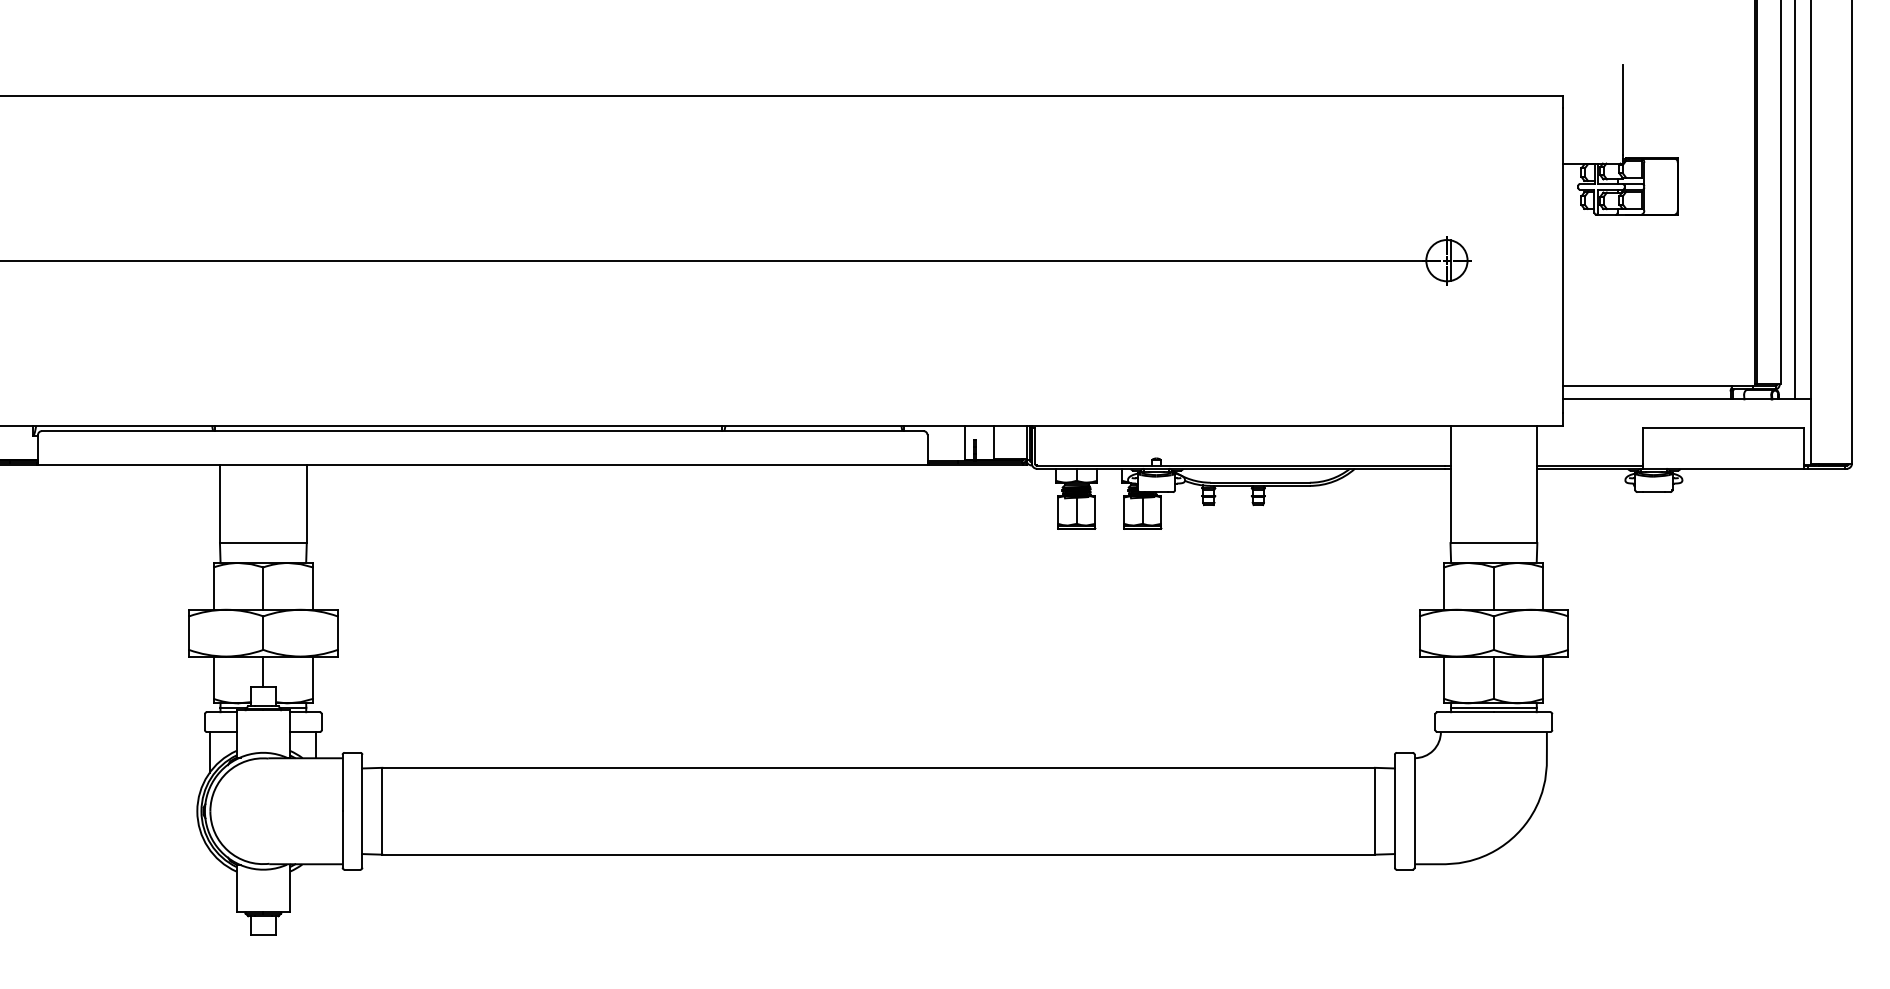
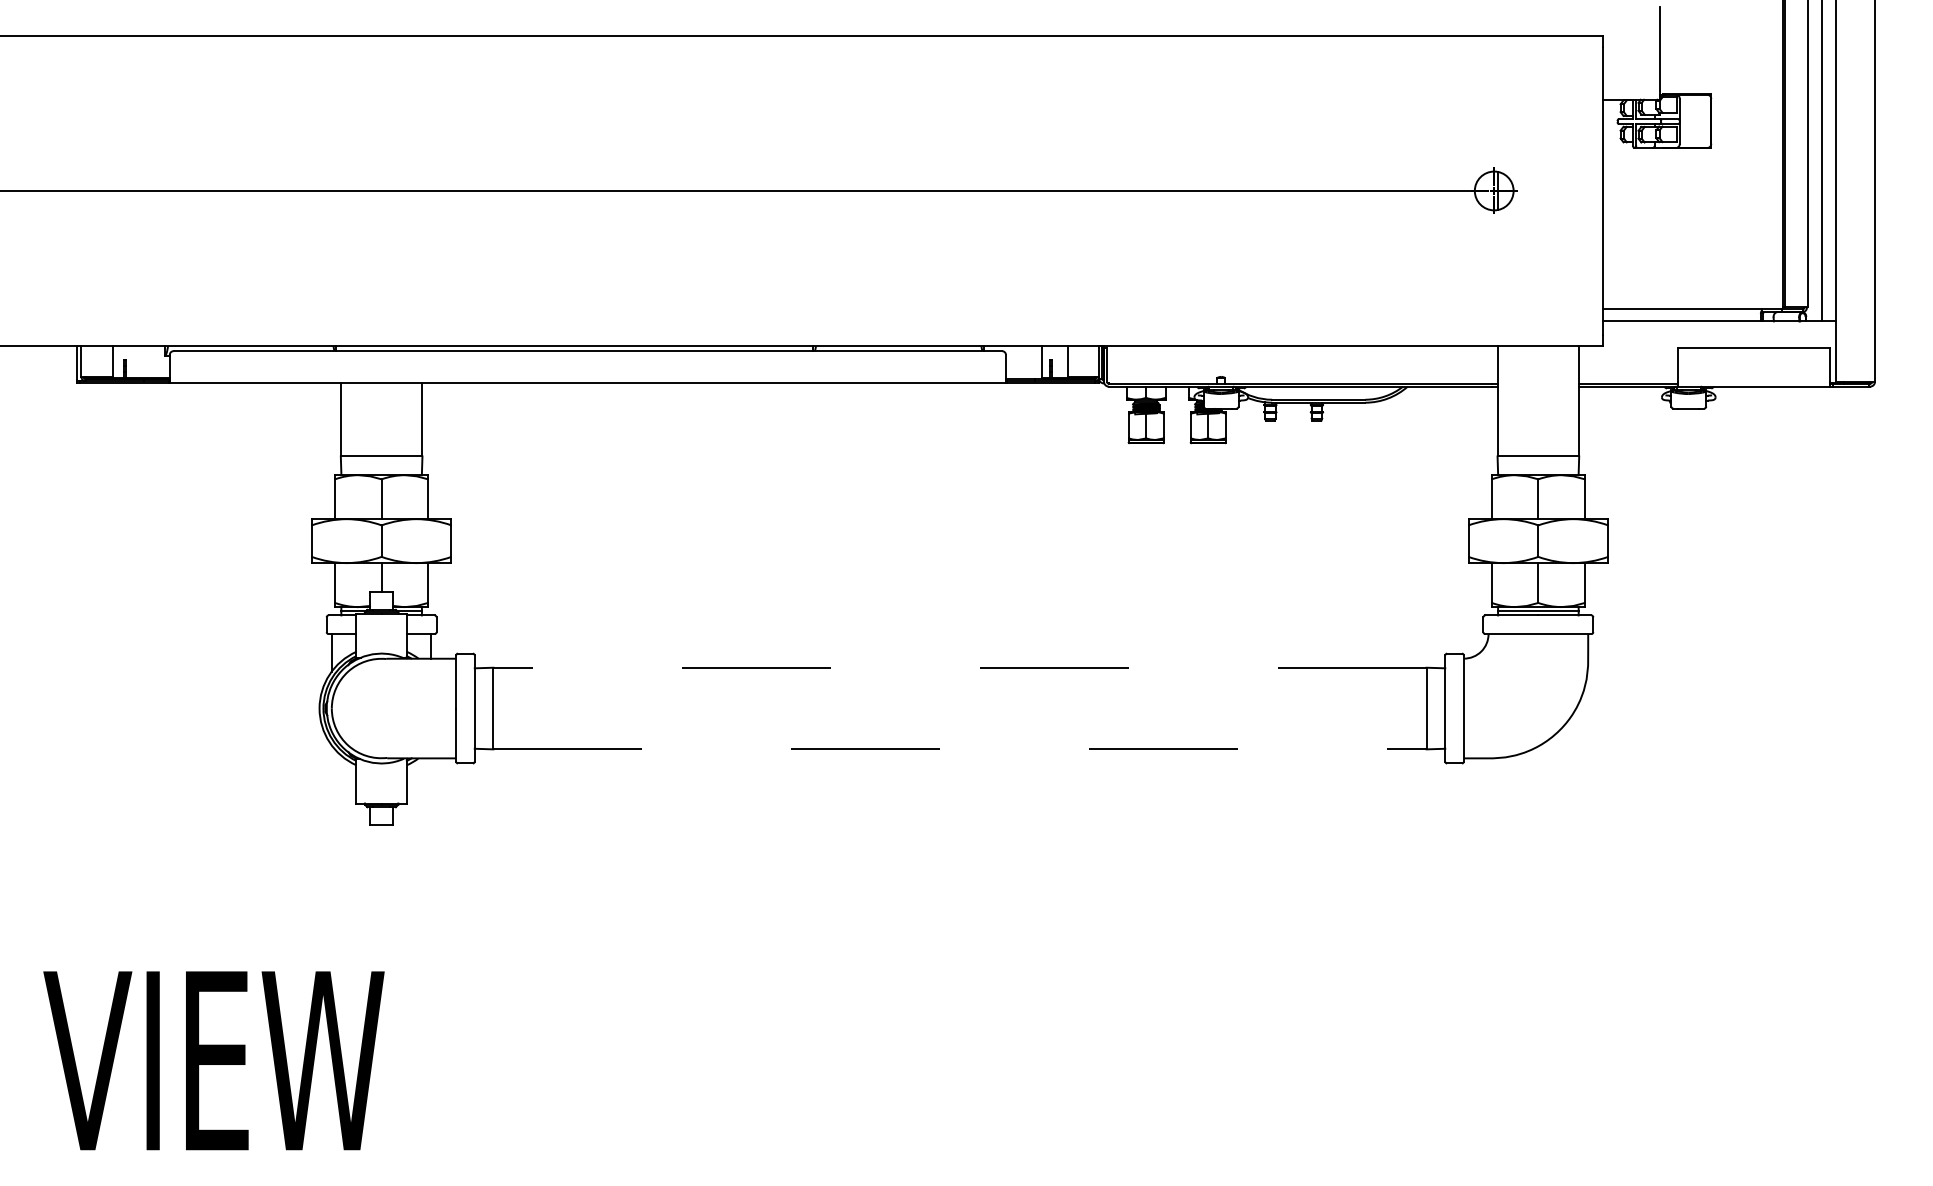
line: (879, 767) -> (960, 667), solid -> dashed
line: (879, 854) -> (960, 749), solid -> dashed

